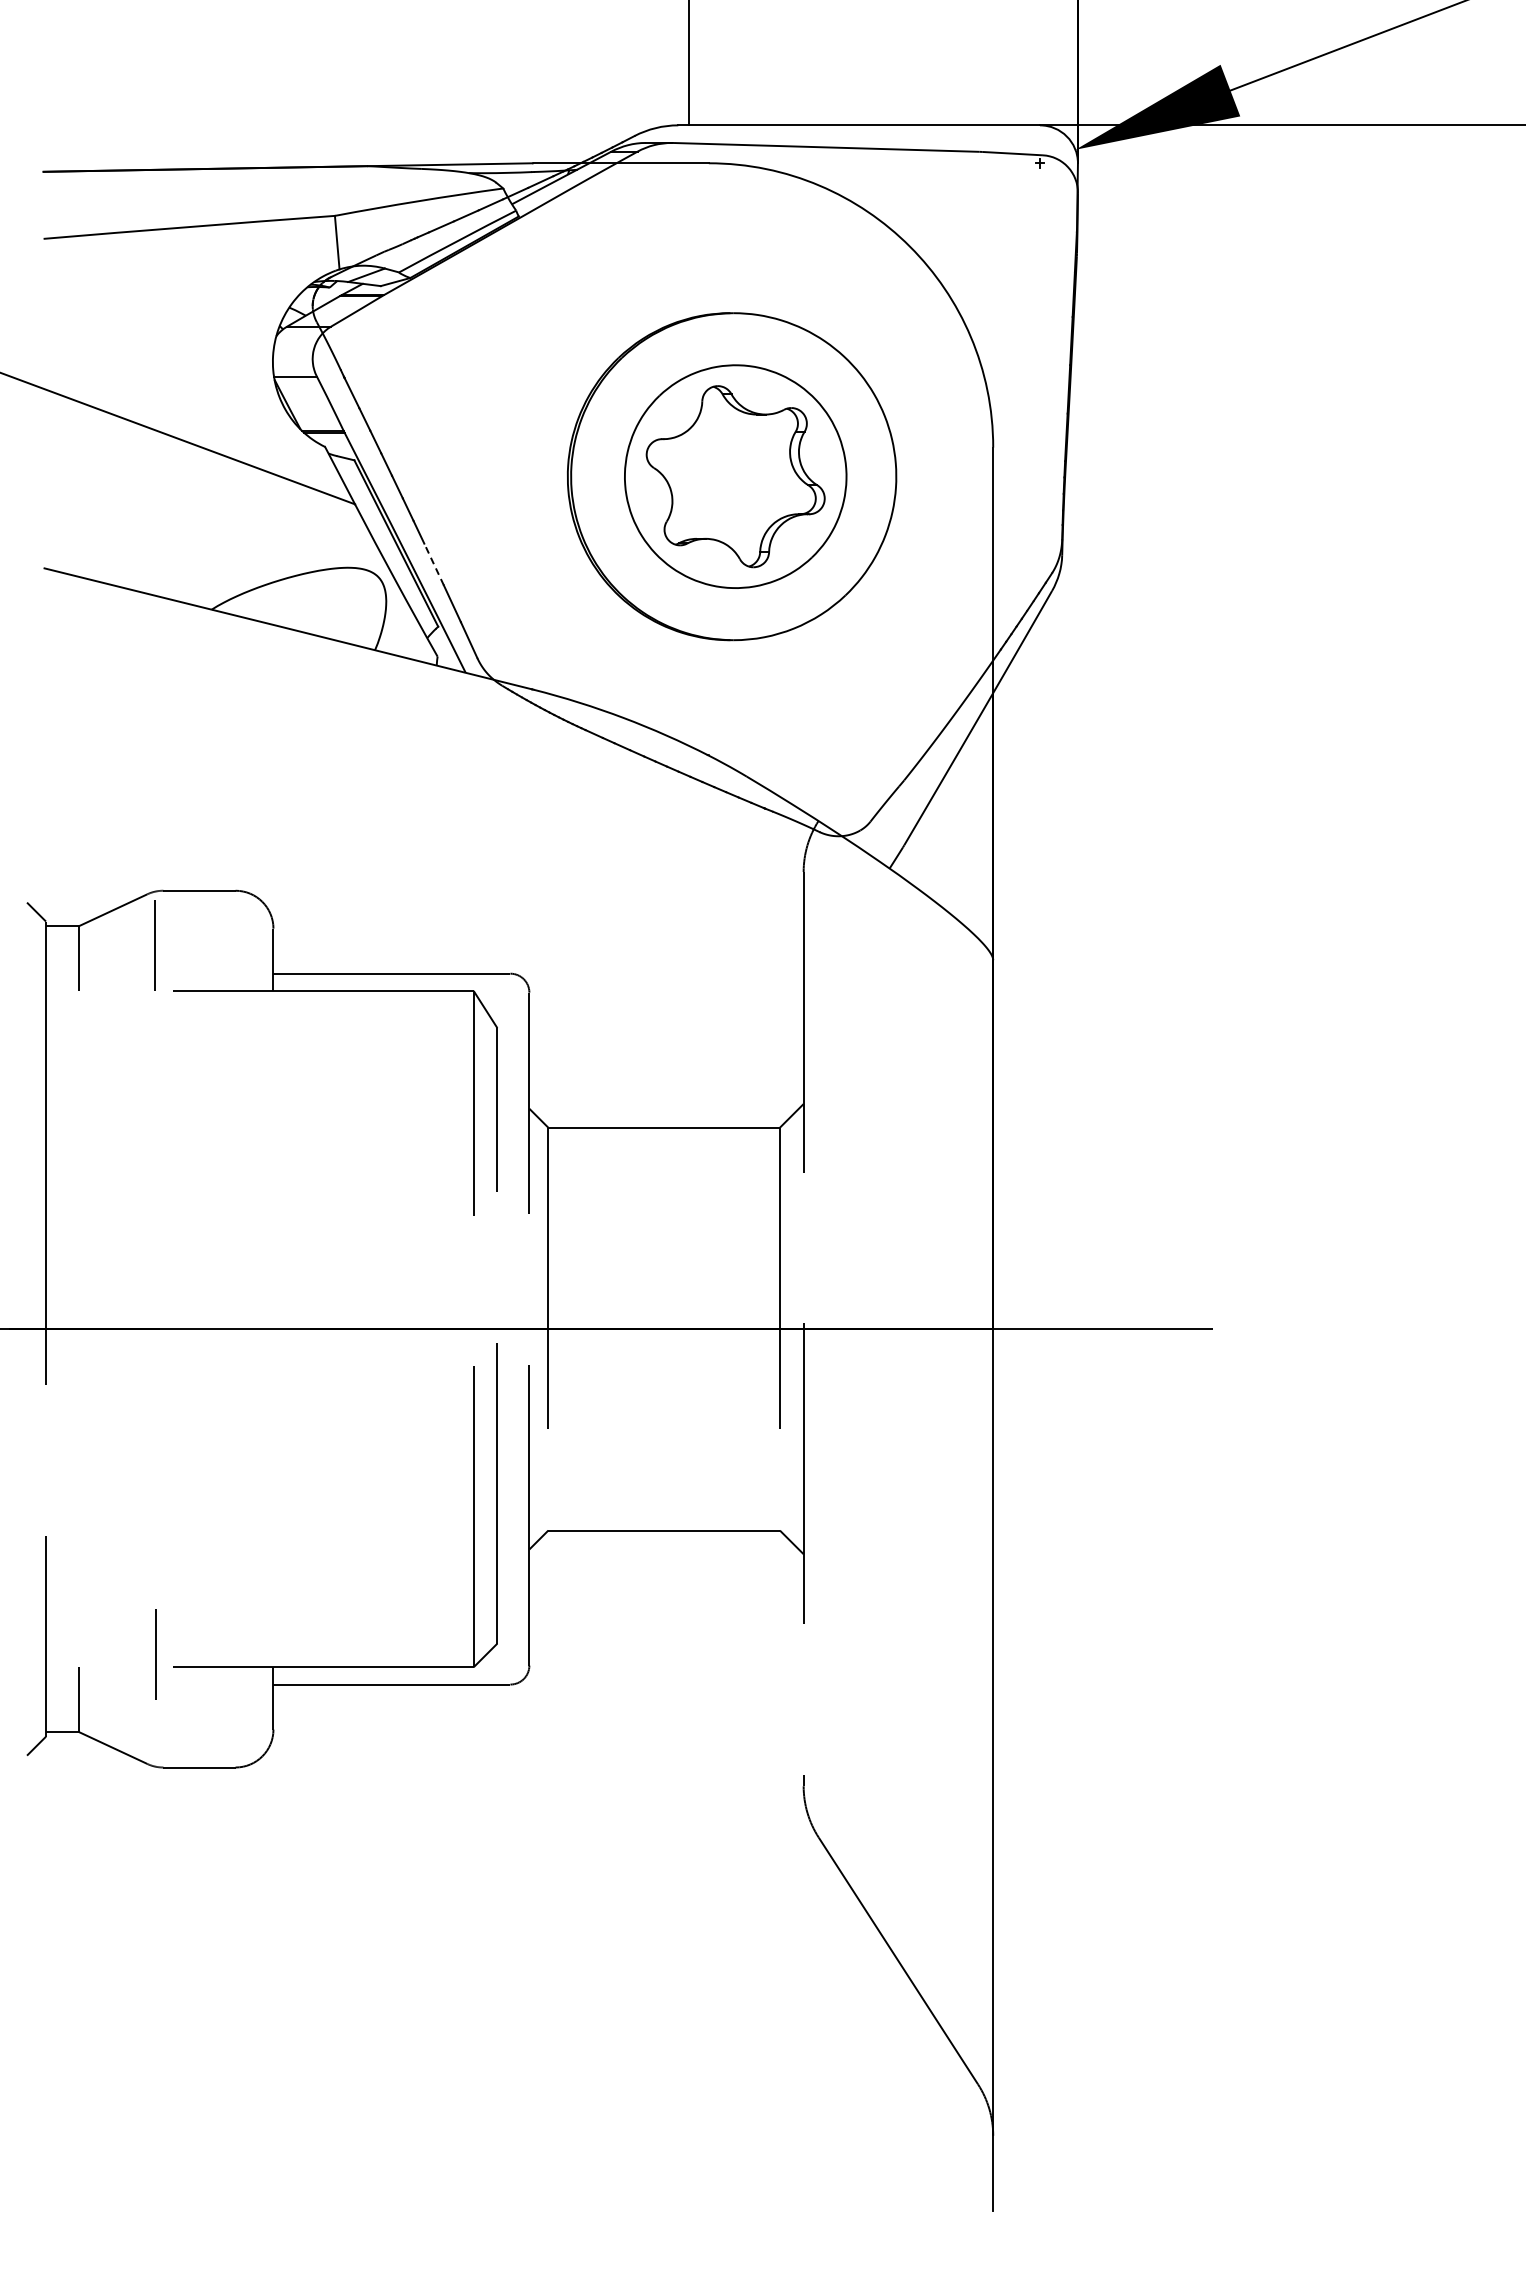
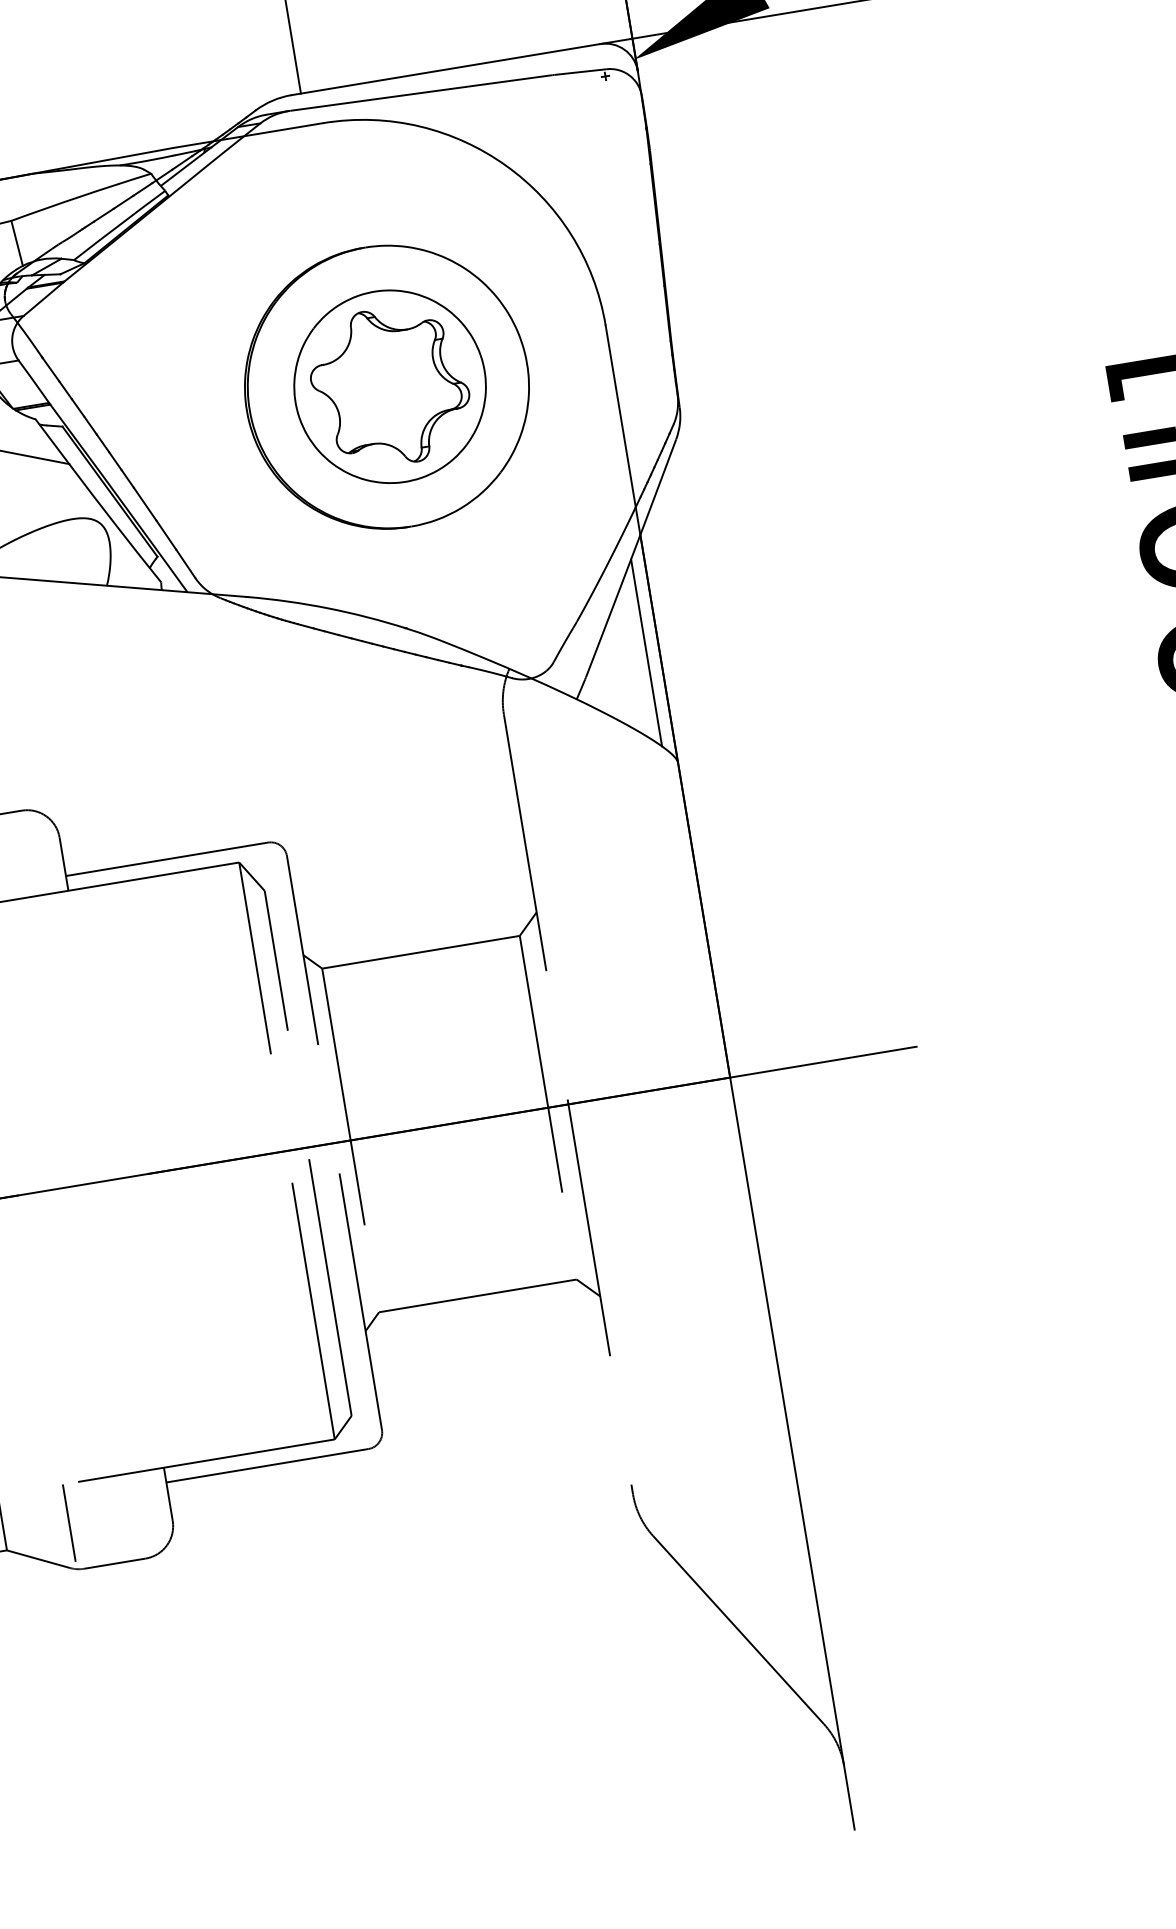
line: (433, 564) -> (144, 504), dashed -> solid
line: (978, 828) -> (646, 652), added
line: (155, 1654) -> (68, 1523), moved

